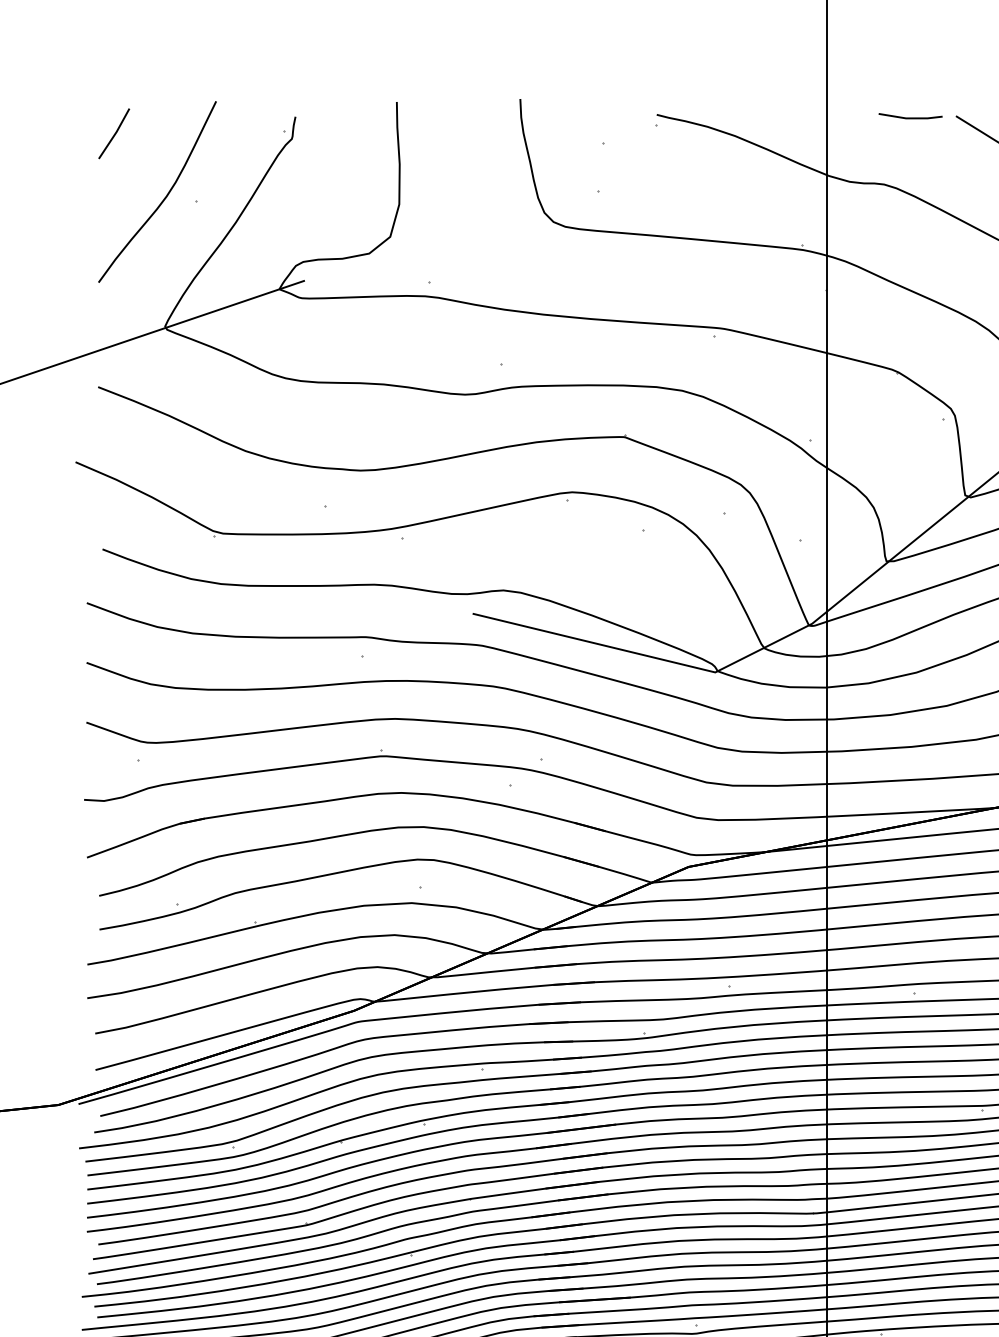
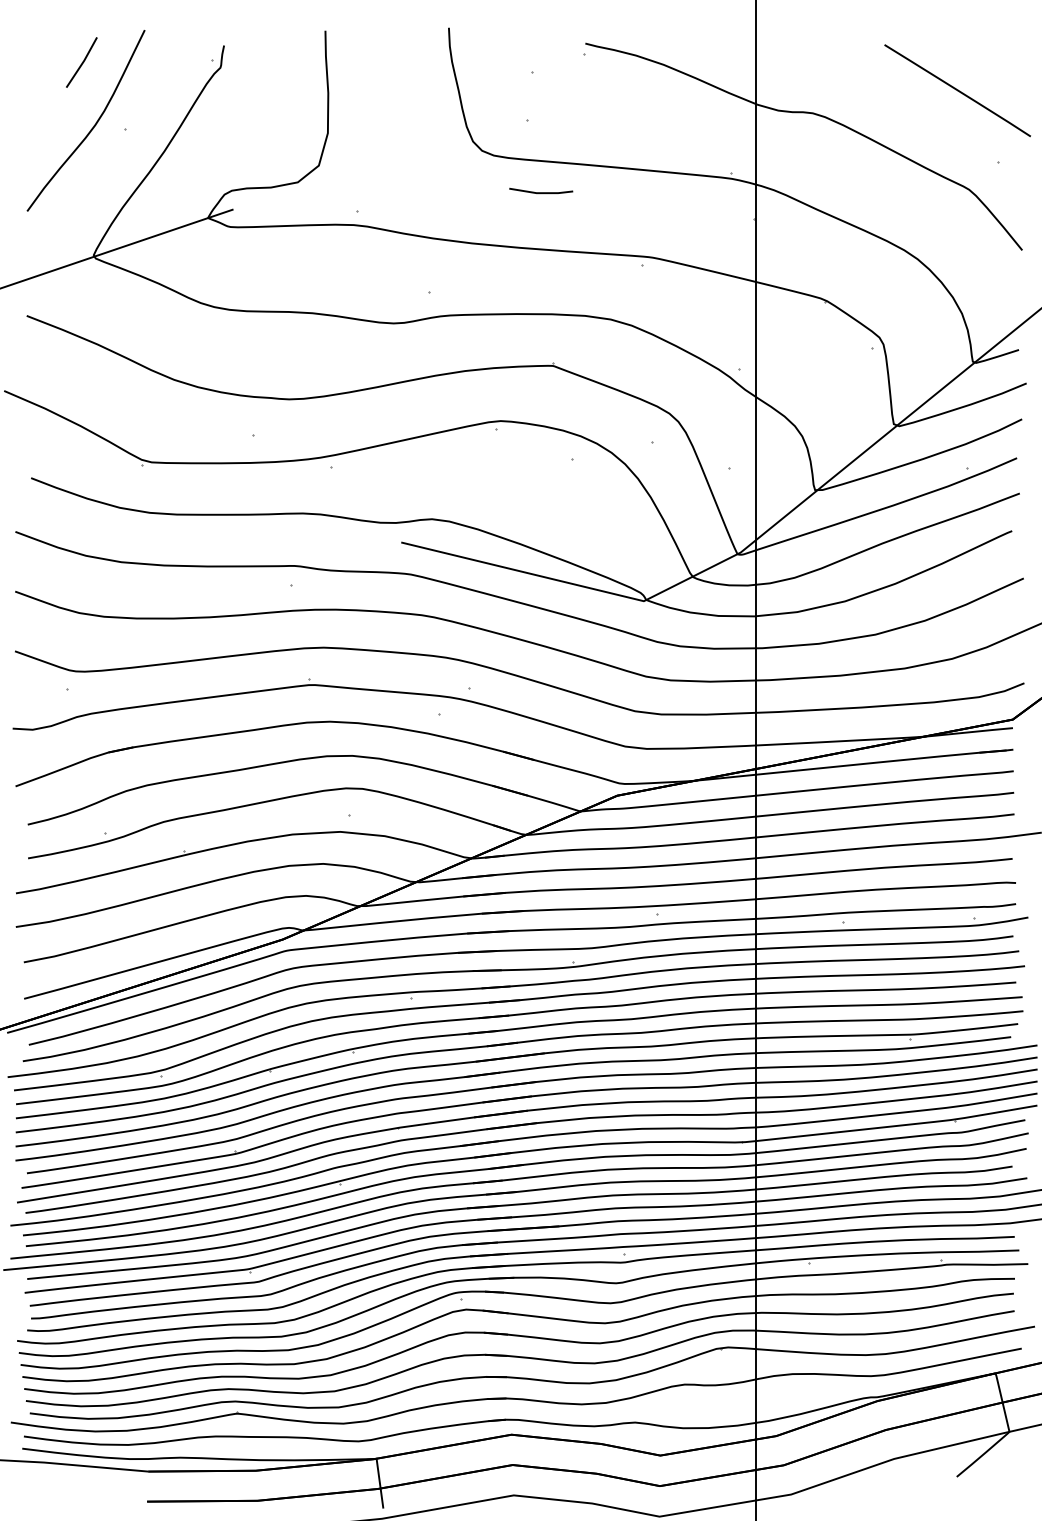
line: (910, 117) -> (541, 192), moved
line: (113, 133) -> (81, 62), moved

